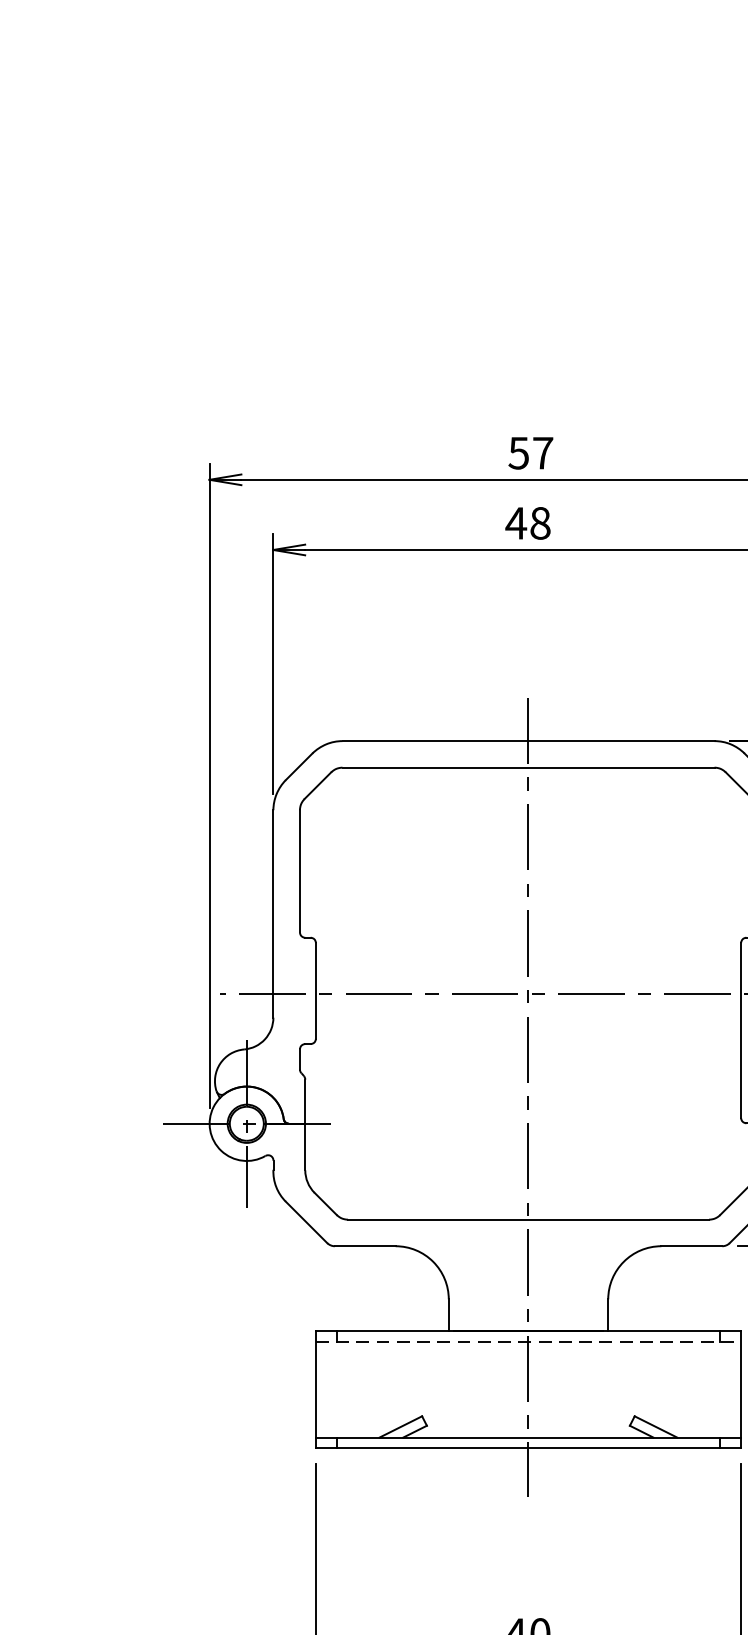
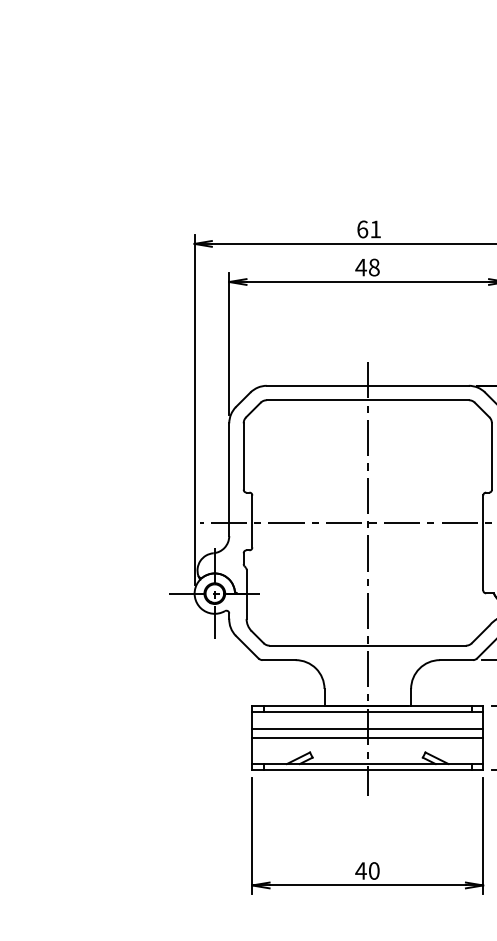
text: (531, 453) -> (369, 229), 57 -> 61
line: (529, 1342) -> (368, 712), dashed -> solid
line: (527, 1373) -> (367, 729), added
line: (527, 1390) -> (367, 738), added

